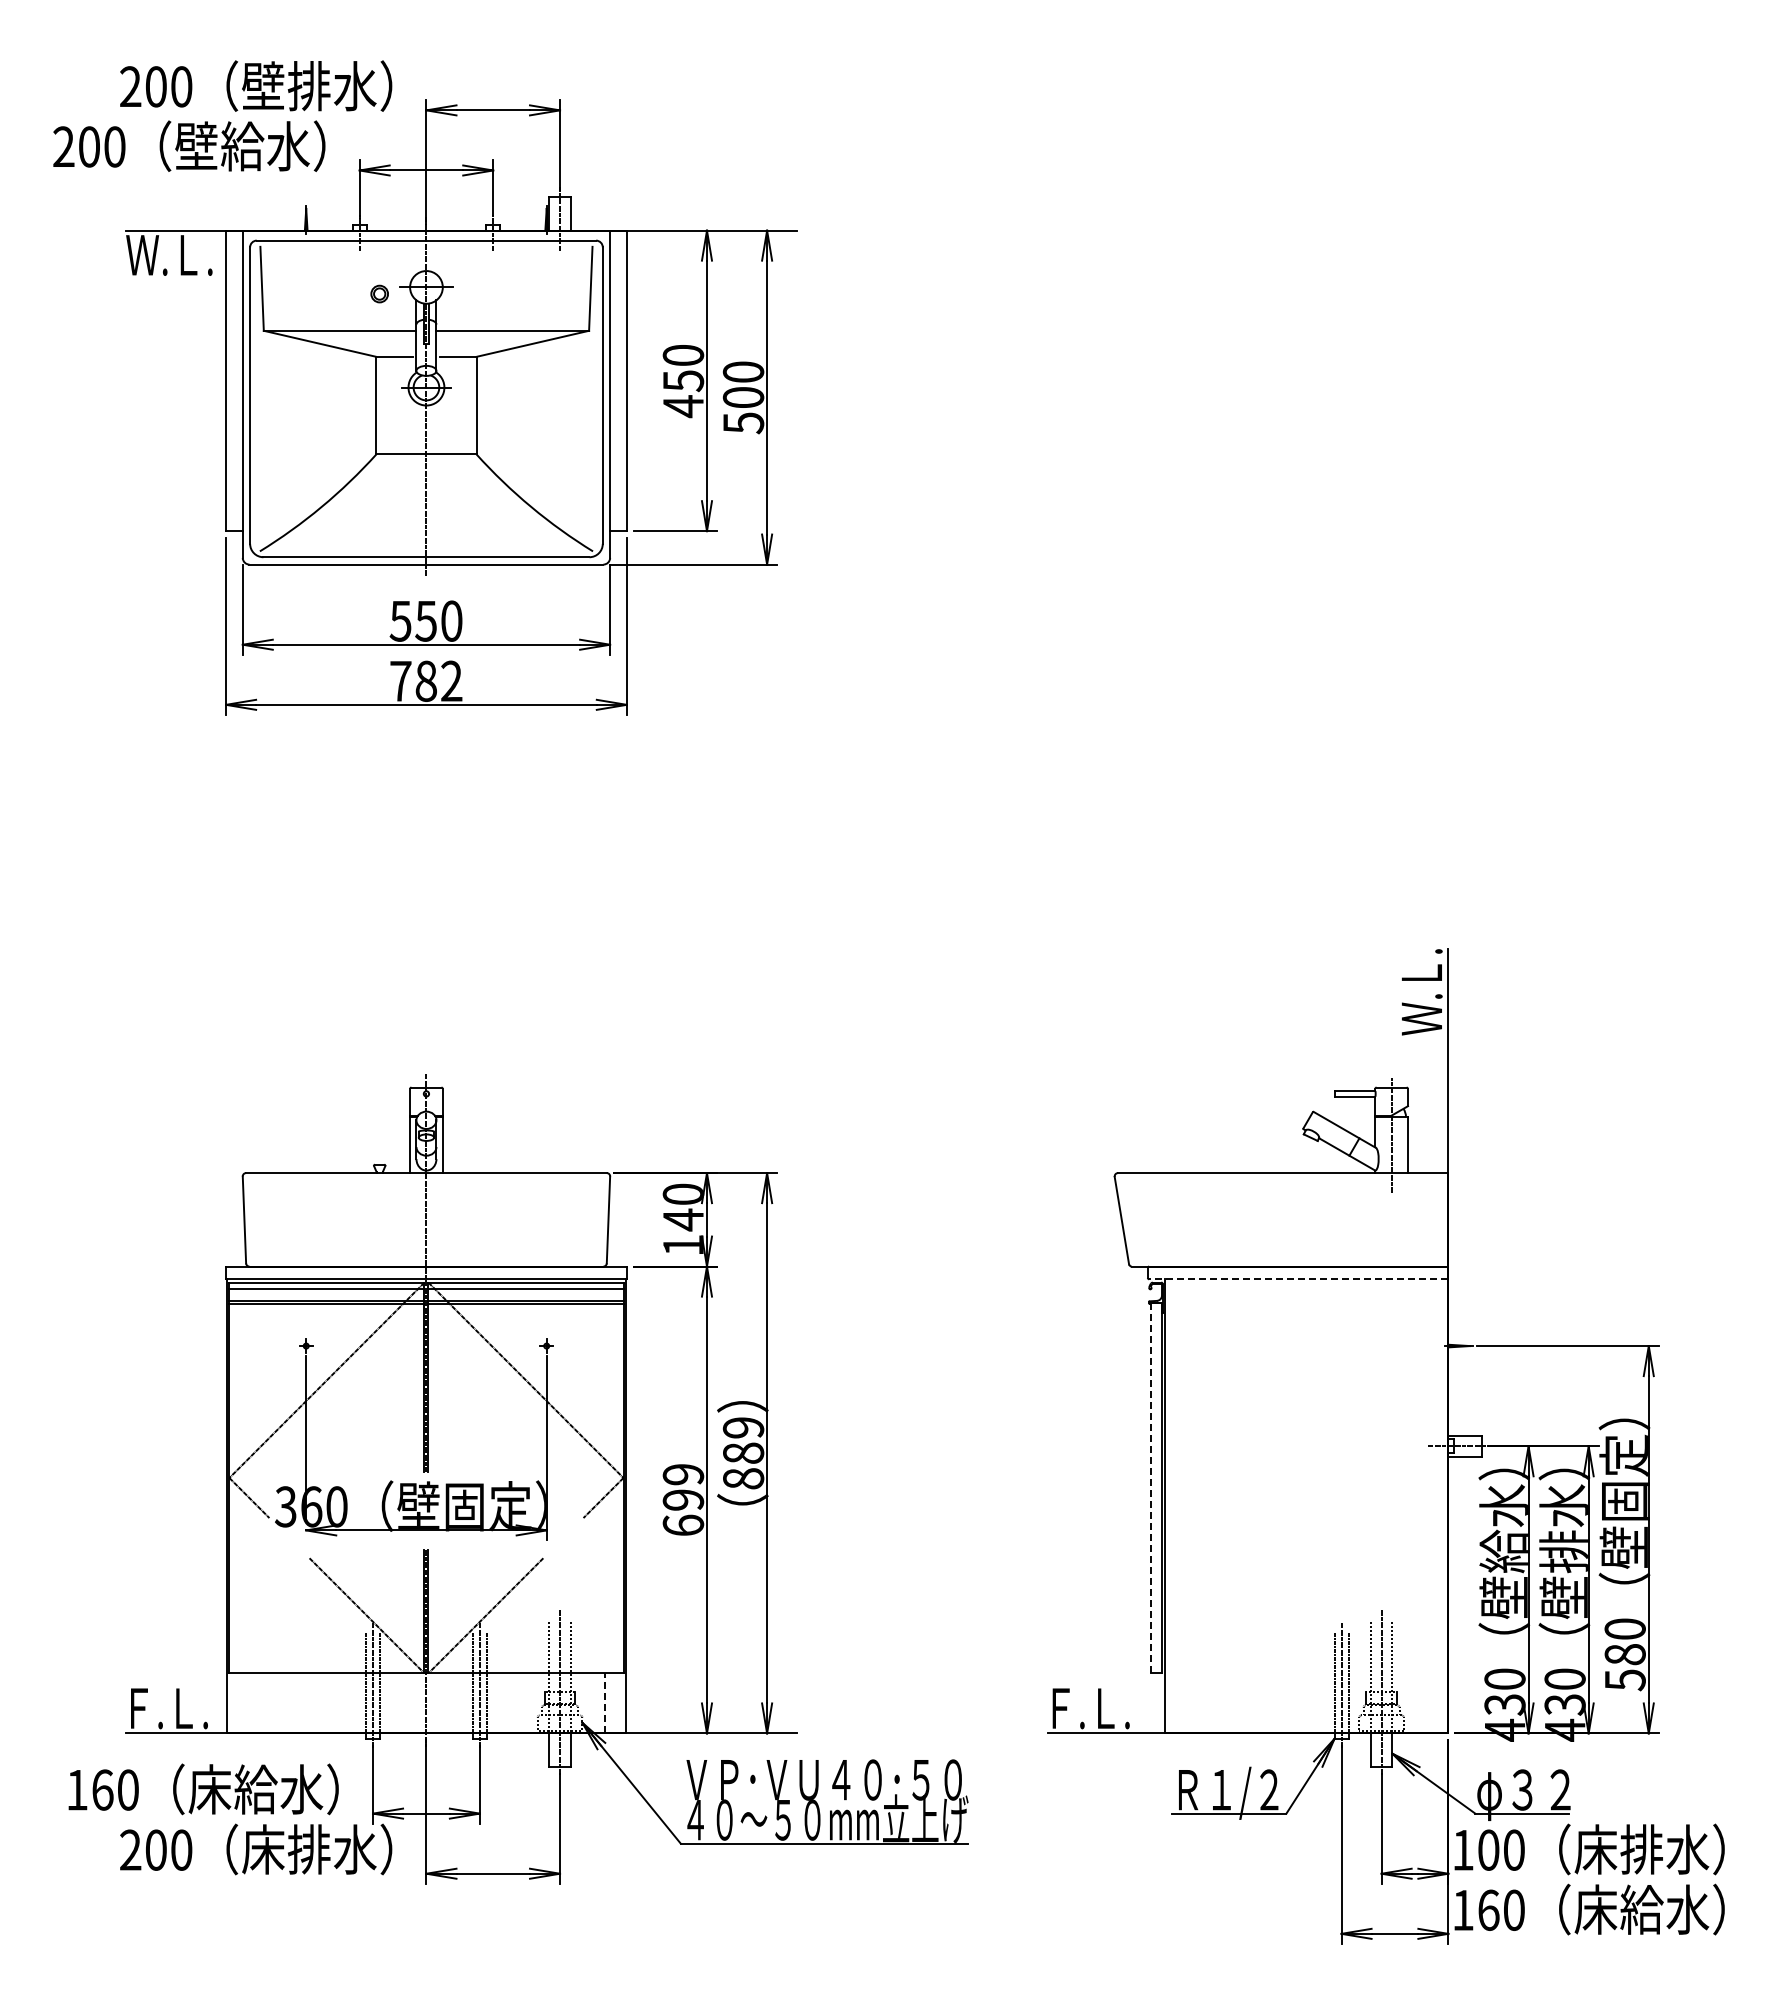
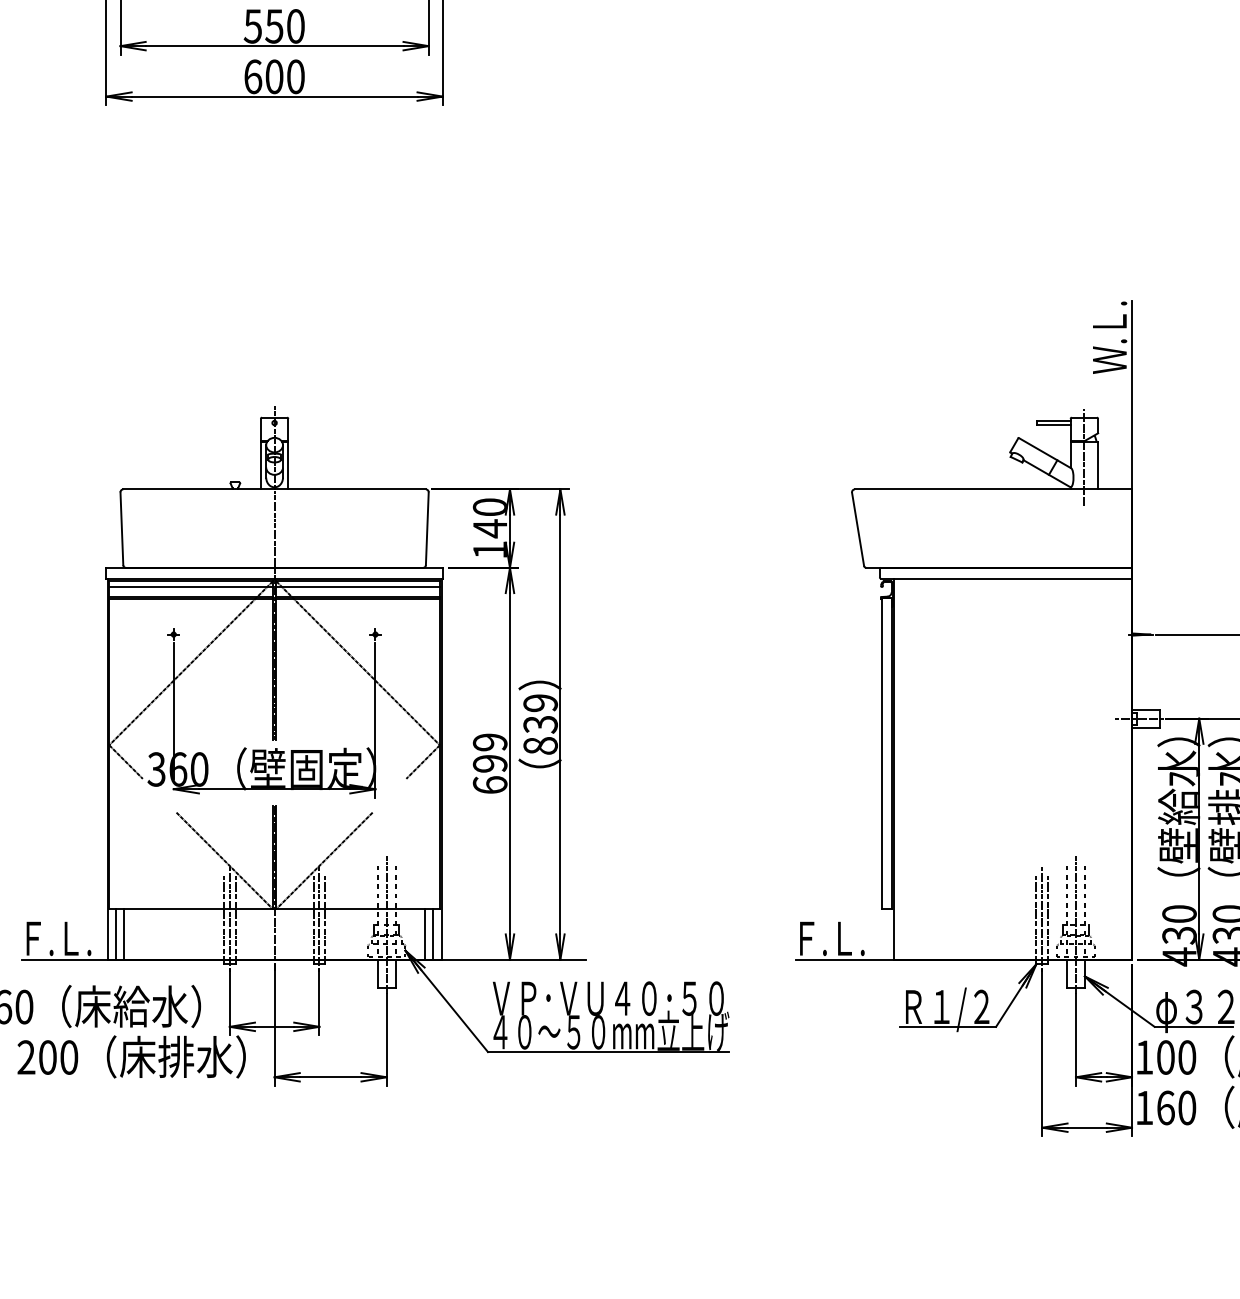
text: (426, 680) -> (274, 76), 782 -> 600
line: (1298, 1279) -> (1006, 578), dashed -> solid
text: (743, 1453) -> (540, 724), 889 -> 839
line: (1150, 1487) -> (882, 753), dashed -> solid
line: (605, 1702) -> (424, 933), dashed -> solid
line: (237, 1703) -> (116, 934), added
line: (247, 1703) -> (124, 934), added
line: (615, 1703) -> (433, 934), added

